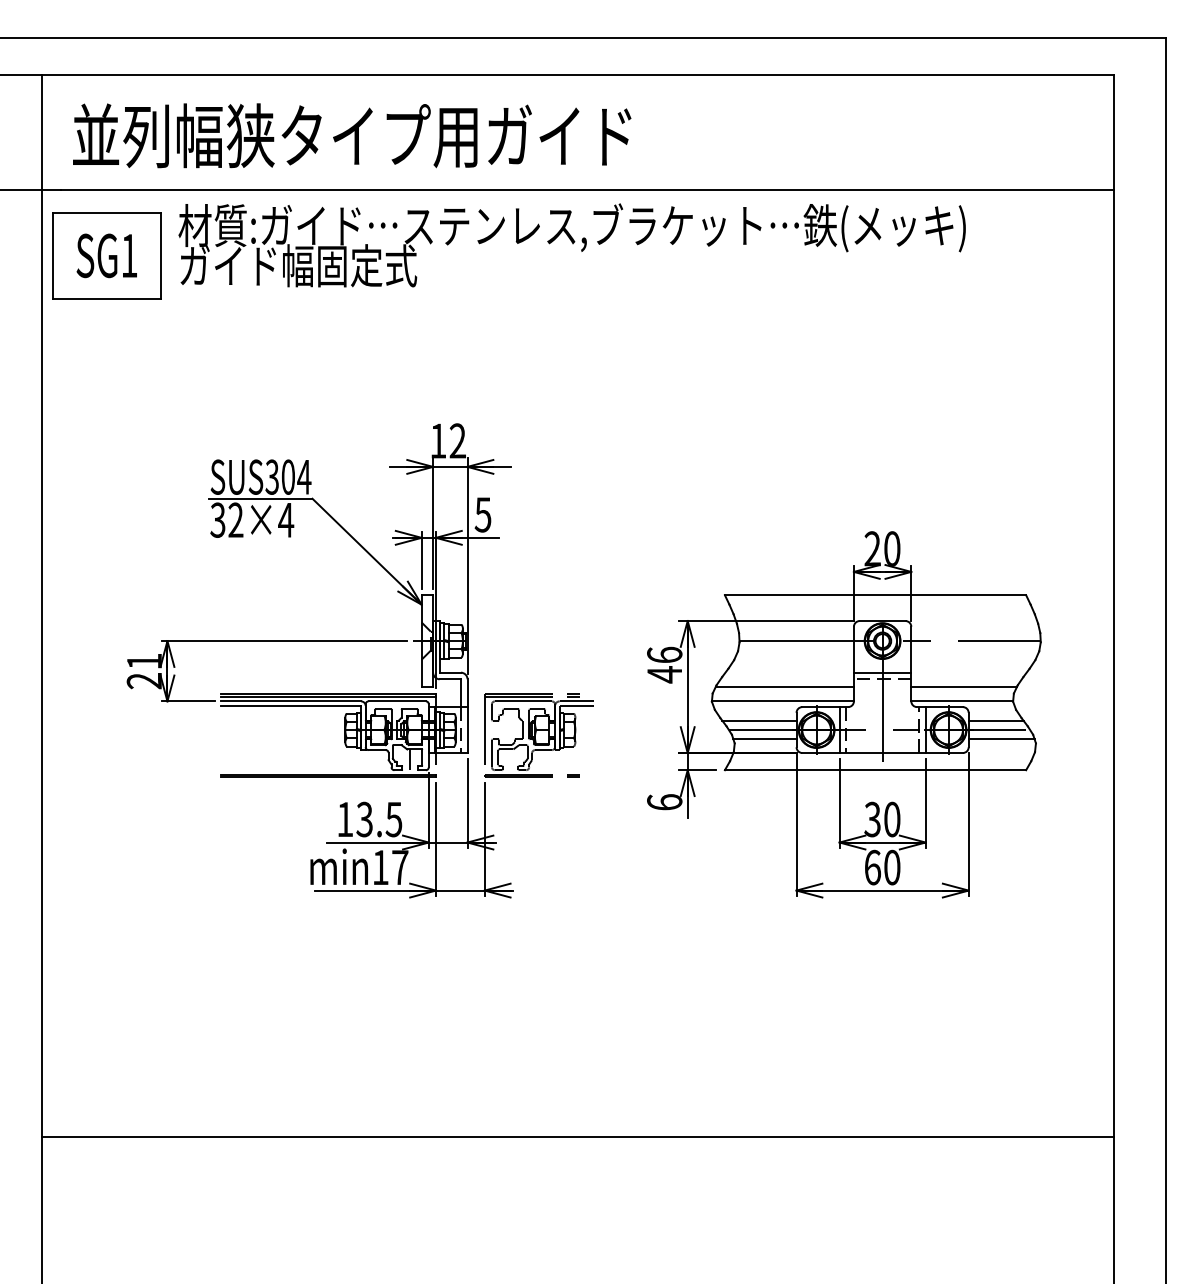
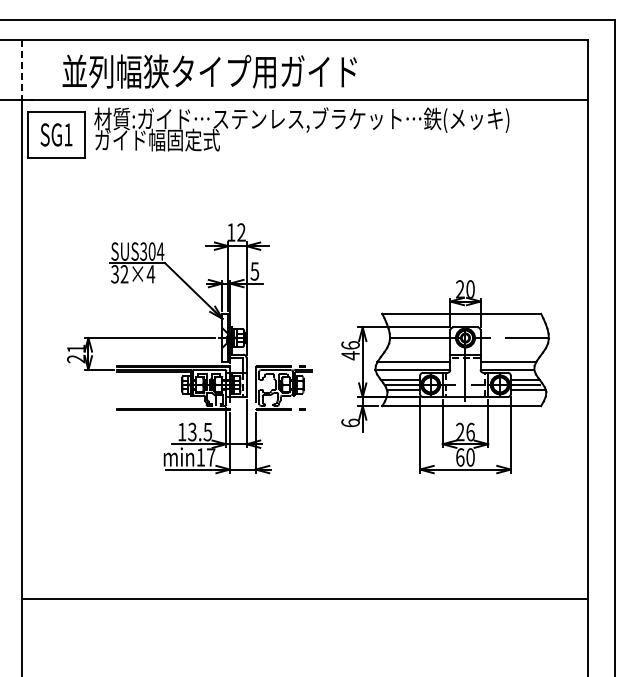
line: (42, 133) -> (22, 70), solid -> dashed
text: (351, 135) -> (209, 71), moved
text: (882, 818) -> (465, 431), 30 -> 26

